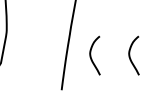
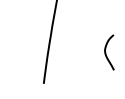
curve: (91, 55) -> (70, 52), removed

